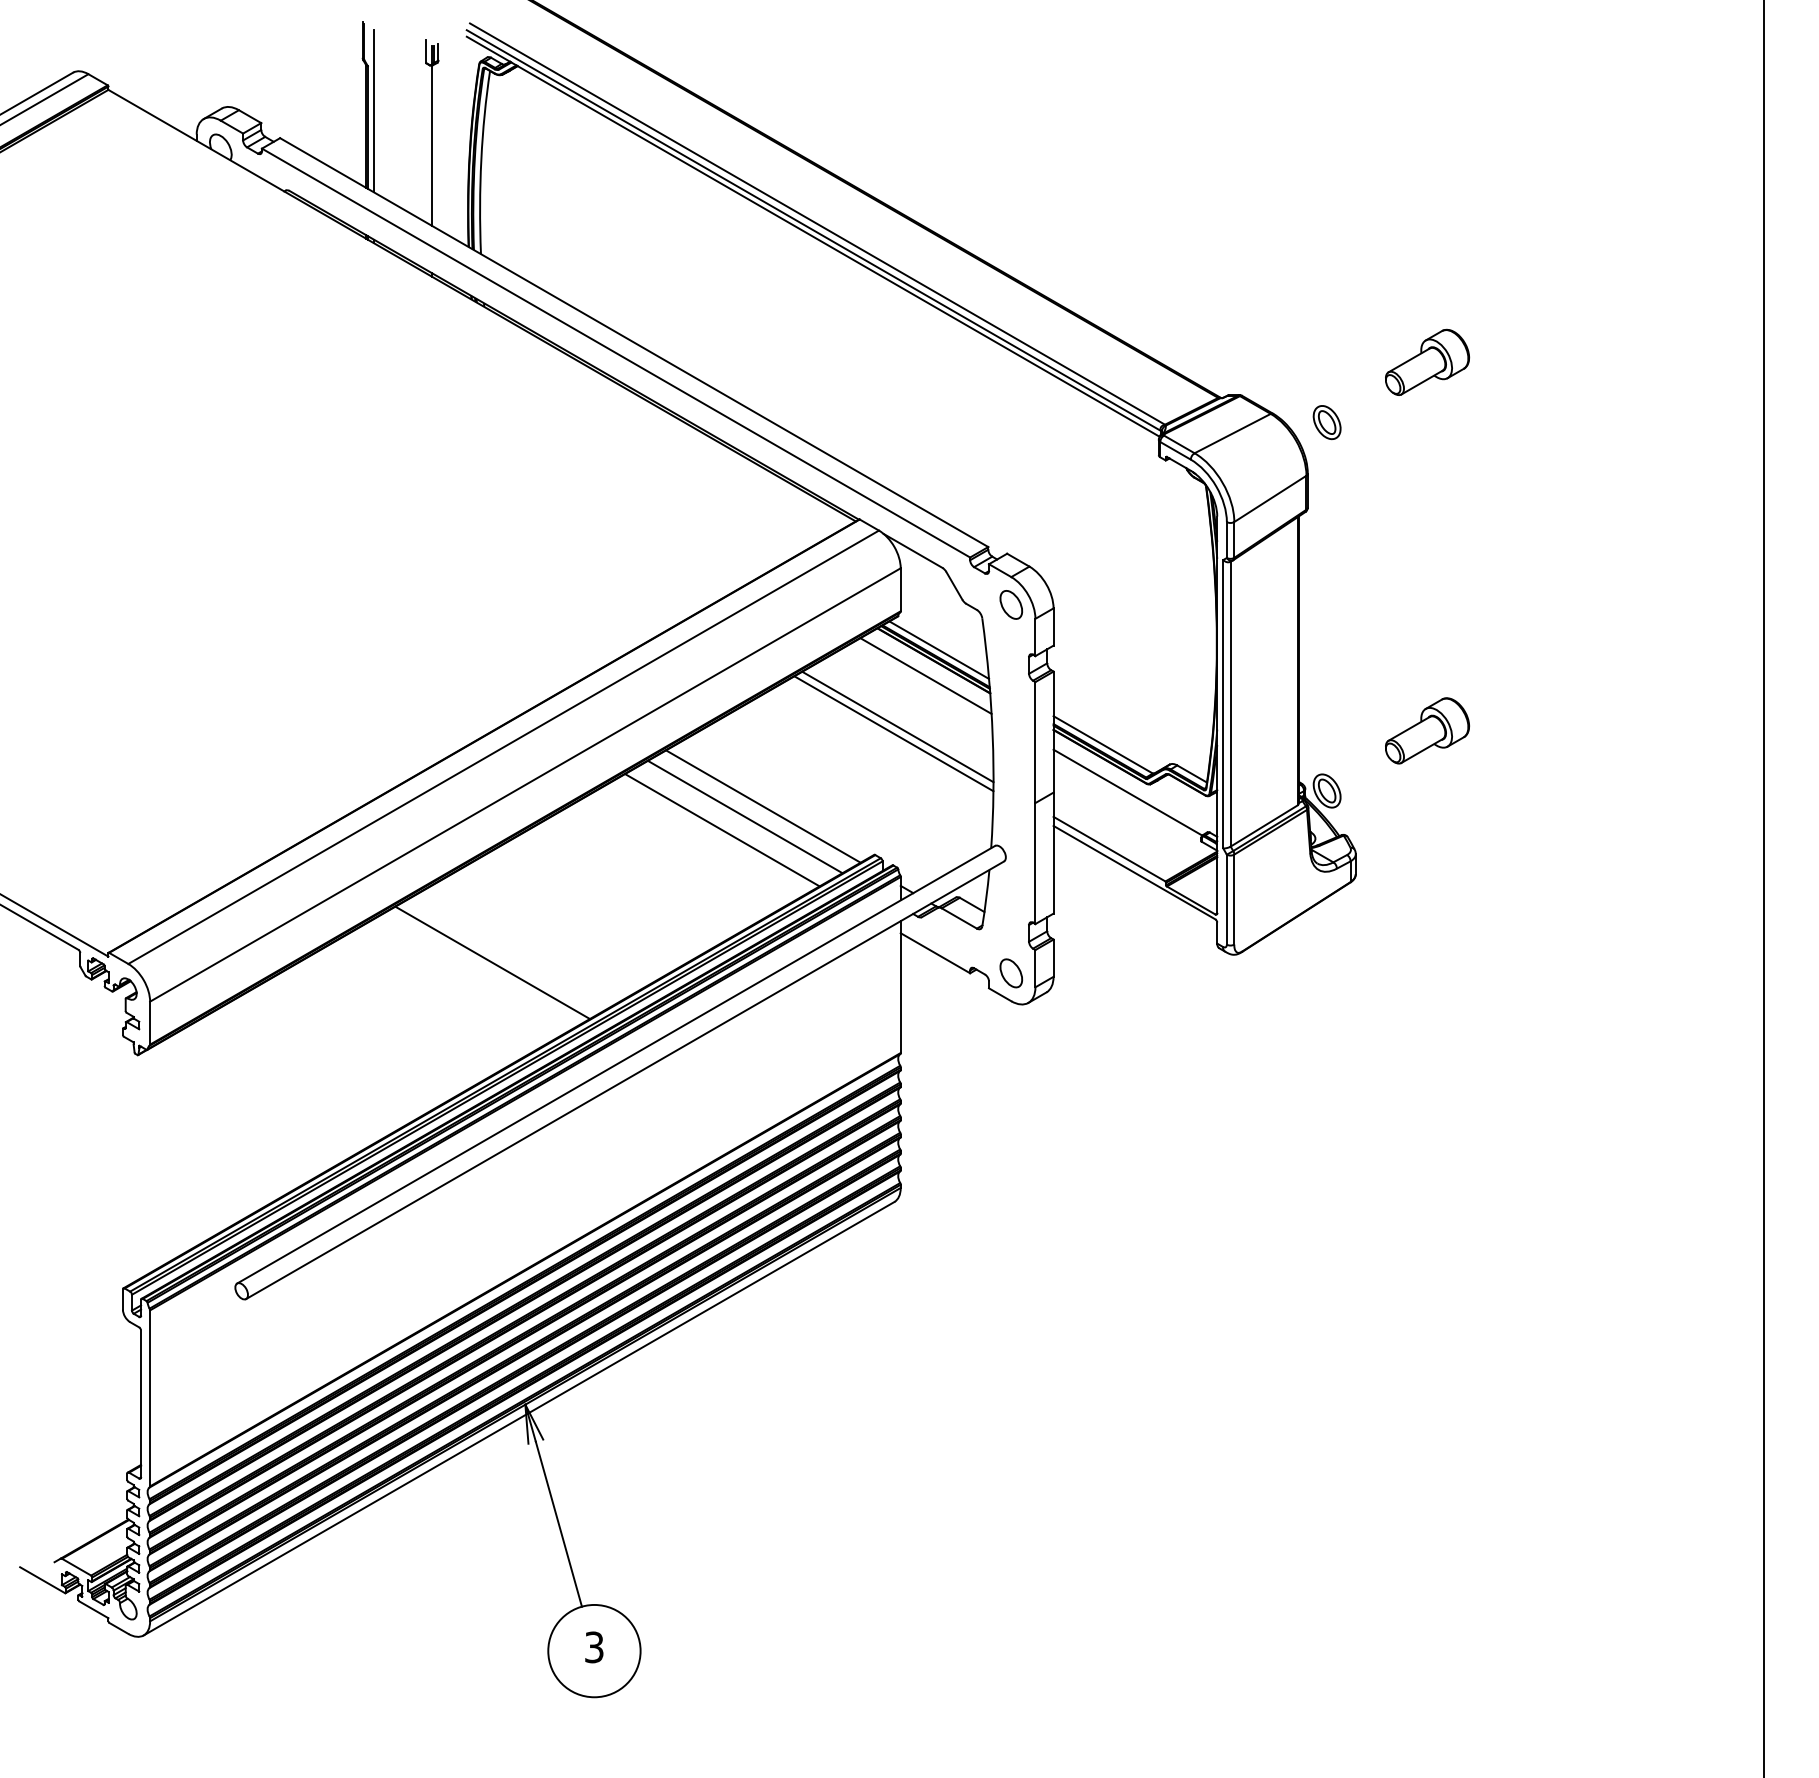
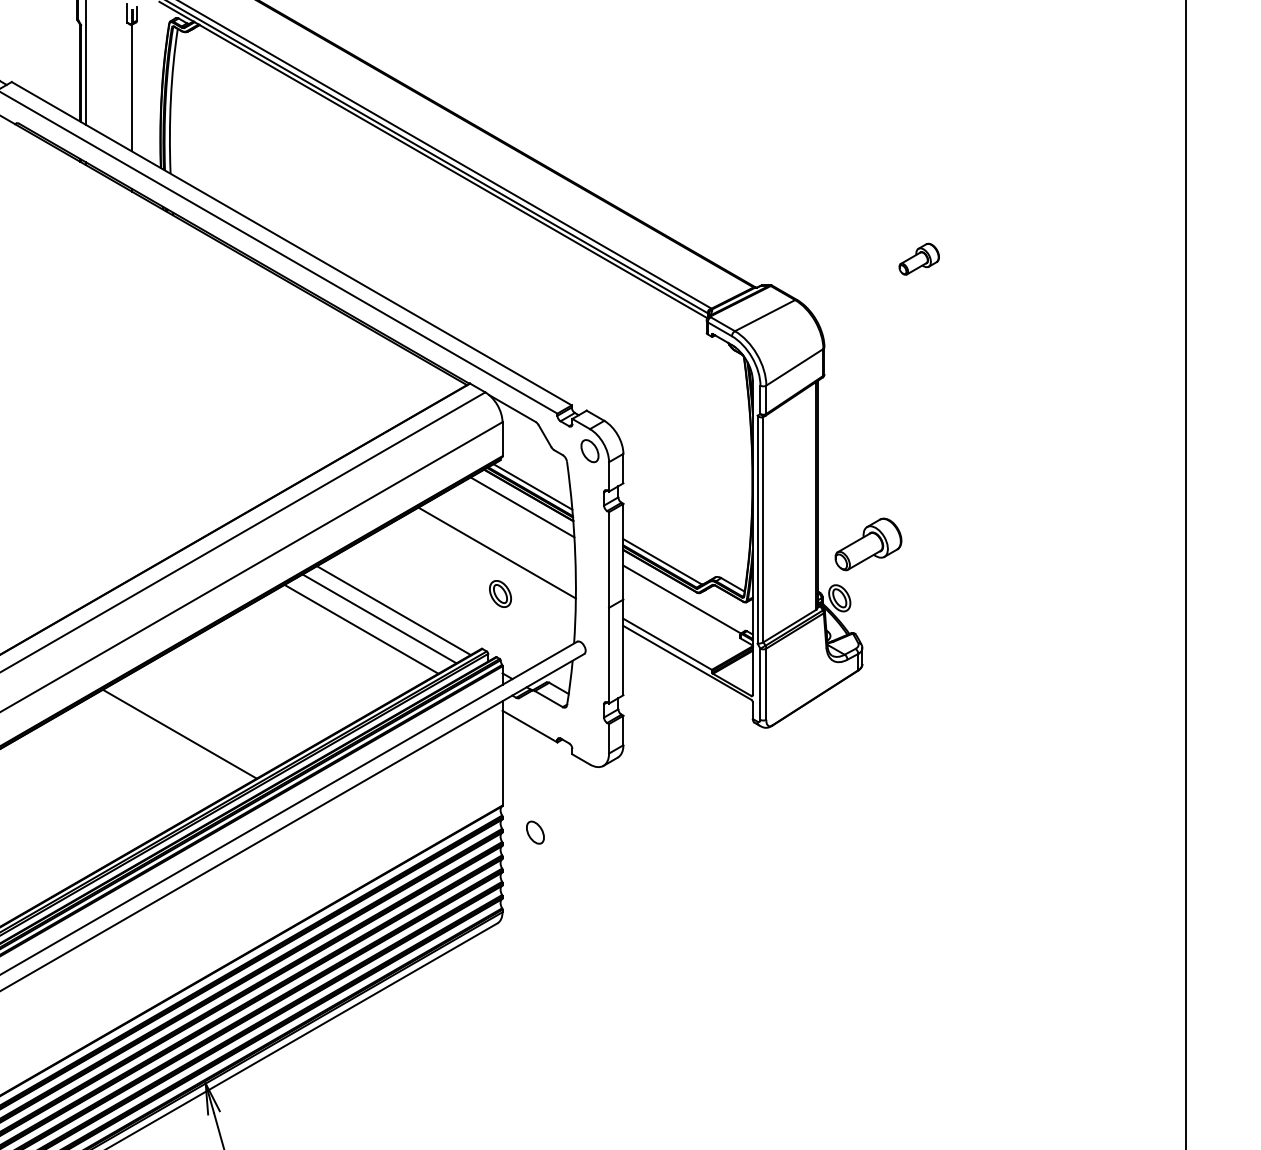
part: (1427, 361) -> (919, 258), size x0.6
part: (1326, 422) -> (499, 593), moved
line: (897, 726) -> (499, 547), removed
part: (1427, 730) -> (868, 544), moved
part: (1011, 973) -> (535, 832), moved

